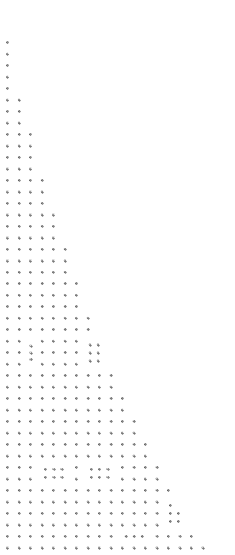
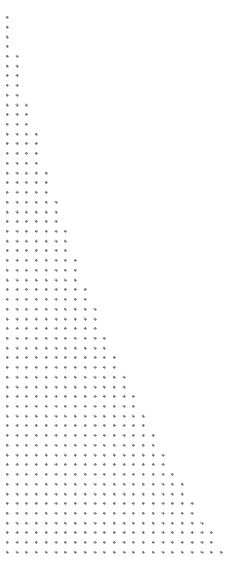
part: (30, 352) -> (36, 318), size x1.67
part: (94, 352) -> (90, 318), size x1.43
part: (53, 472) -> (55, 420), size x1.43
part: (99, 472) -> (94, 420), size x1.43
part: (174, 512) -> (158, 454), size x1.43
part: (133, 536) -> (123, 474), size x1.43

